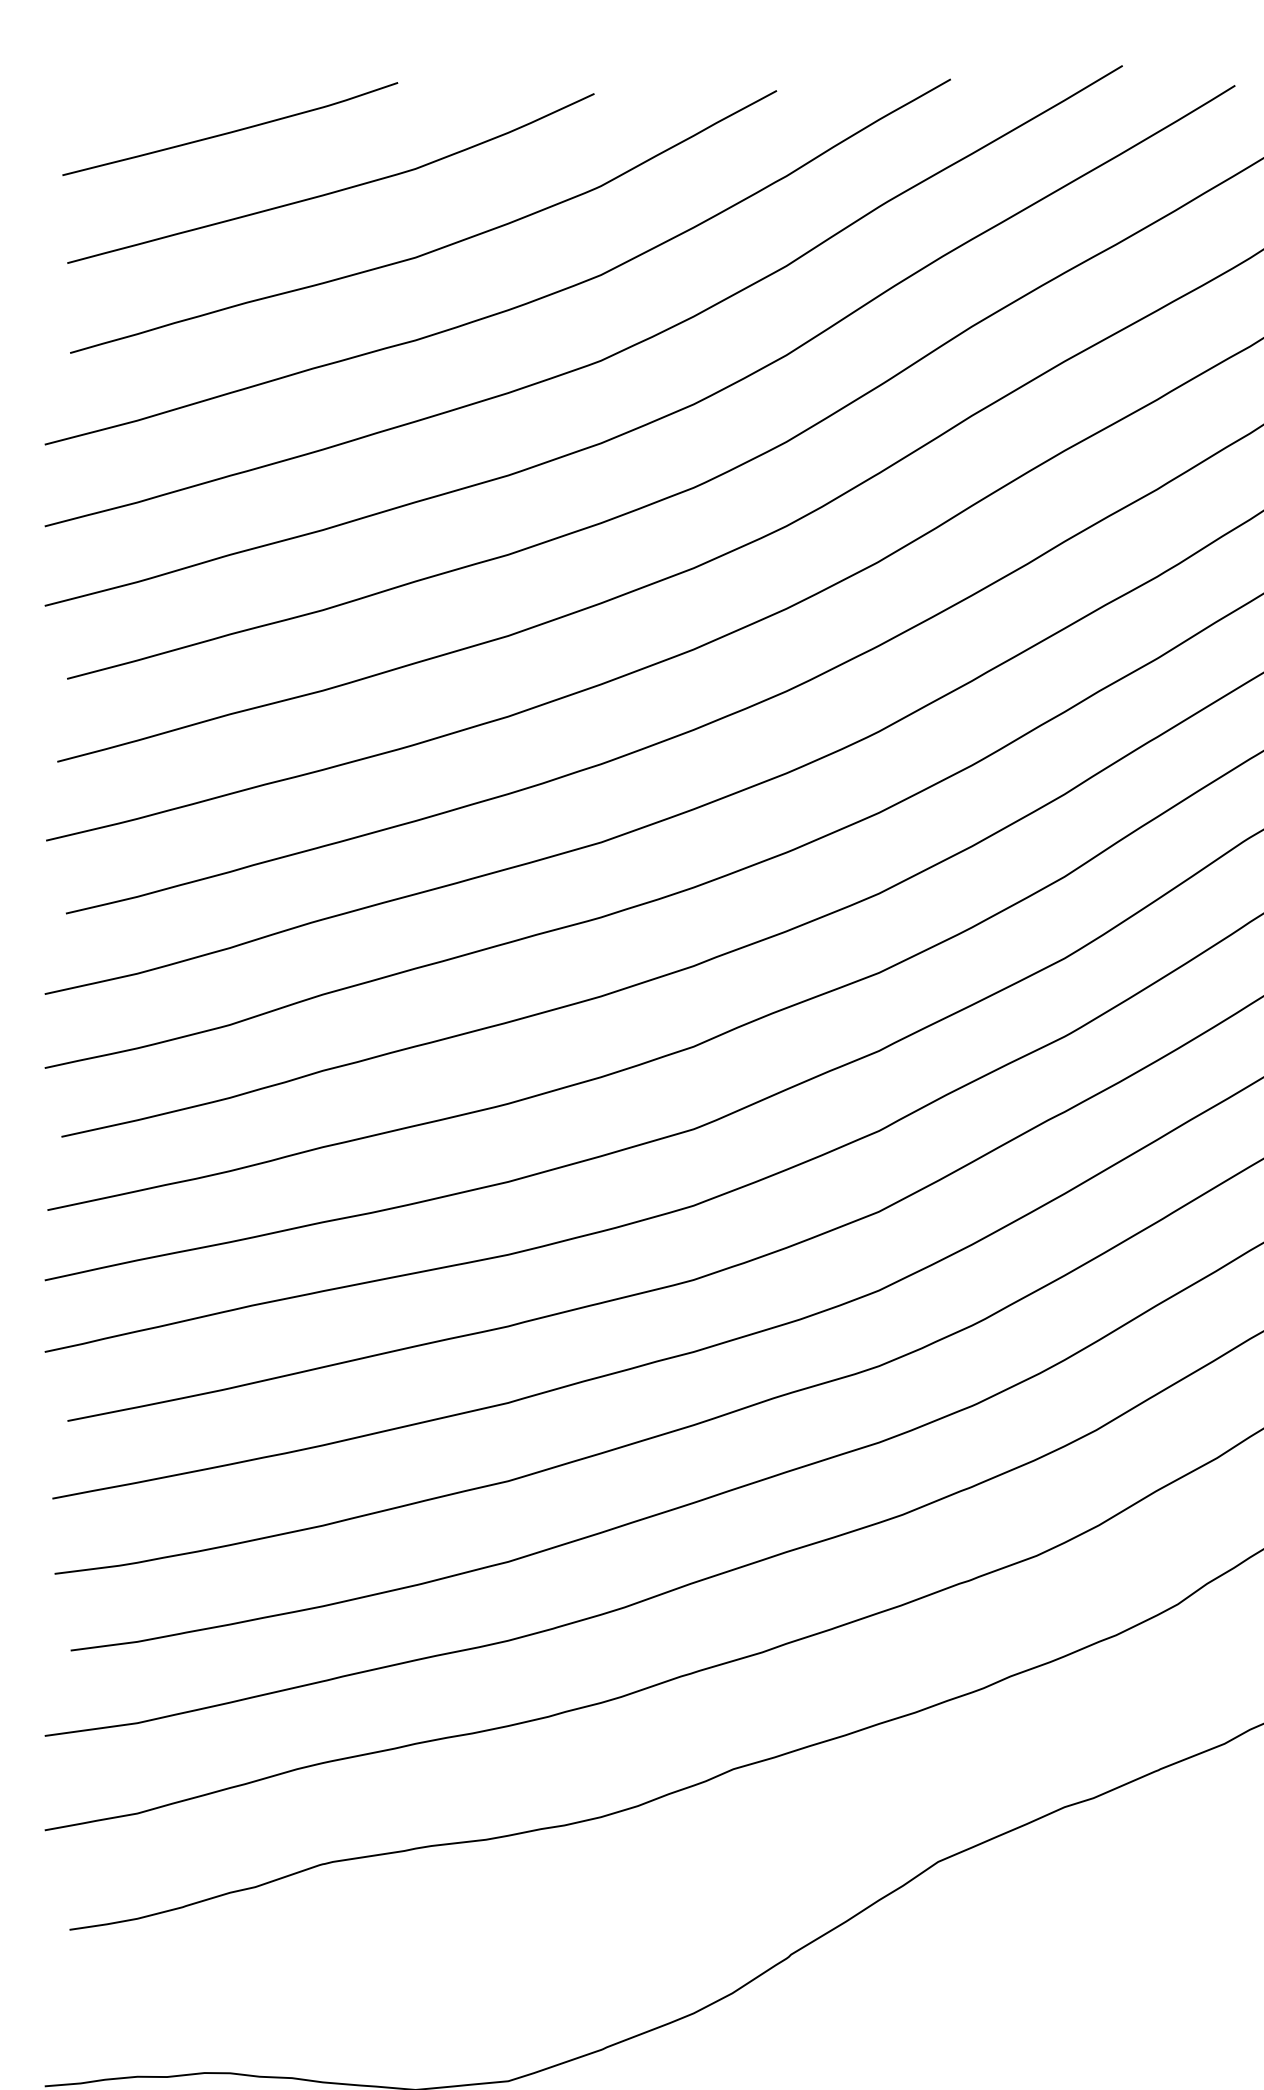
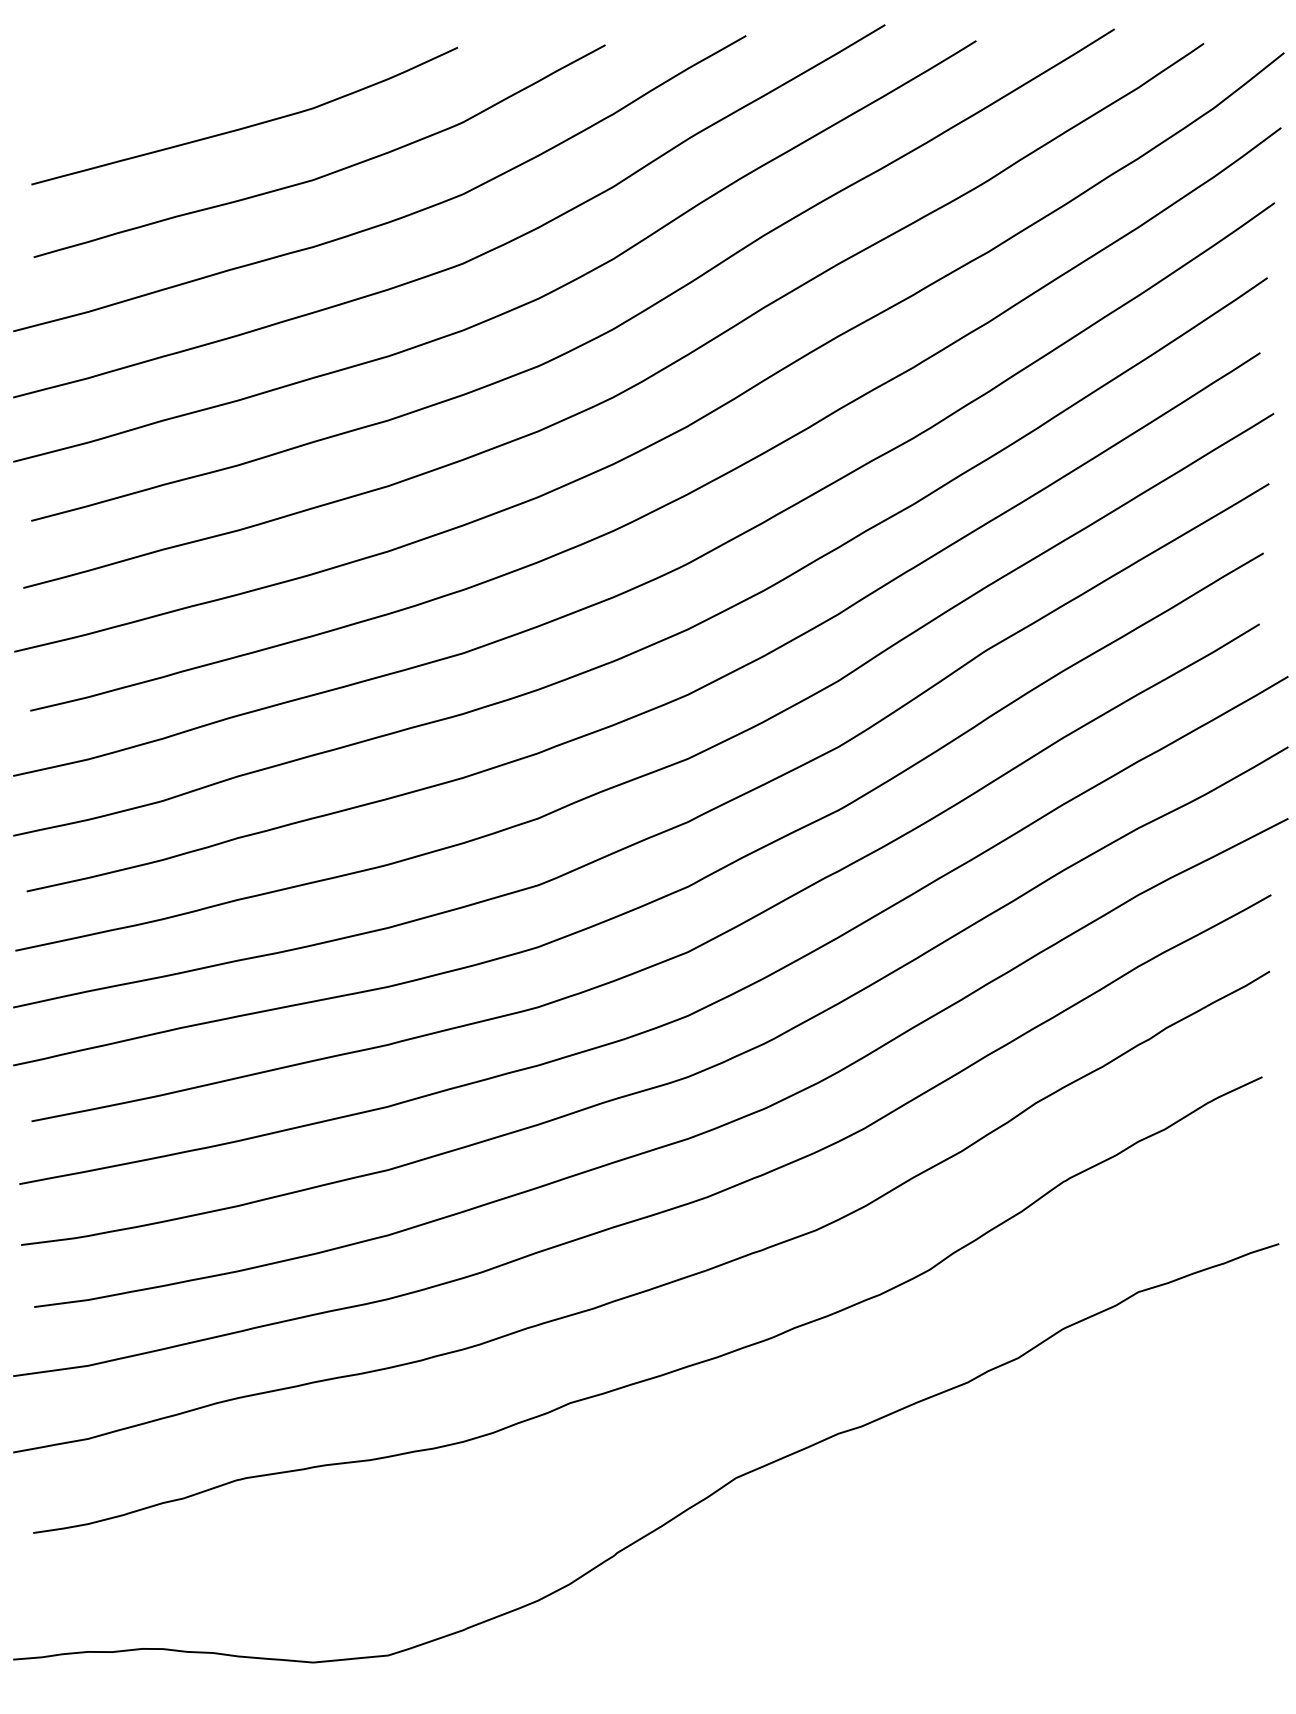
curve: (231, 130) -> (164, 77), removed

